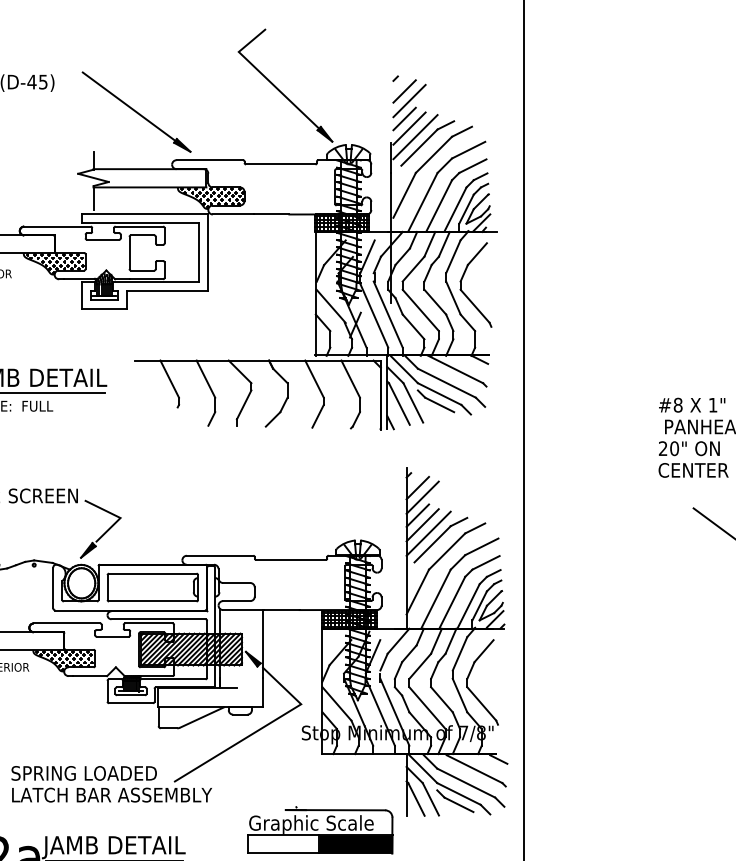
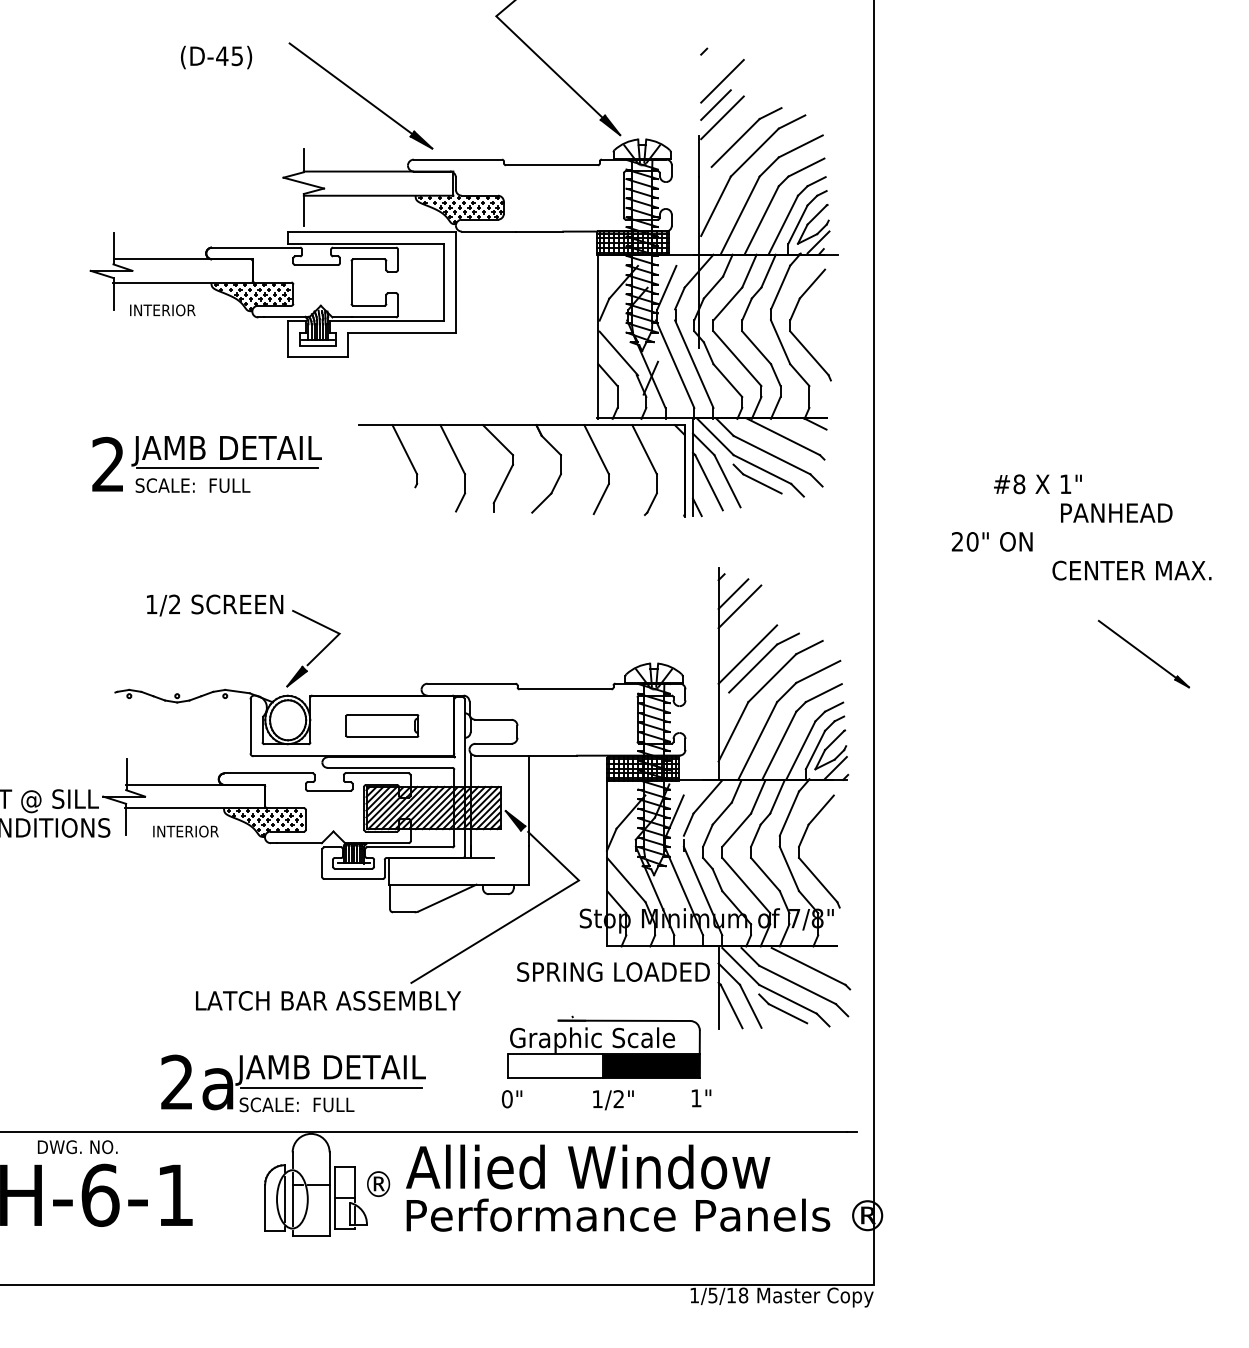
line: (404, 91) -> (715, 68), removed
line: (415, 136) -> (730, 128), removed
text: (691, 405) -> (1037, 484), moved
text: (688, 448) -> (991, 541), moved
line: (417, 515) -> (733, 630), removed
line: (422, 525) -> (739, 643), removed
part: (152, 587) -> (382, 725), size x0.6
line: (498, 759) -> (840, 953), removed
text: (84, 772) -> (613, 971), moved

